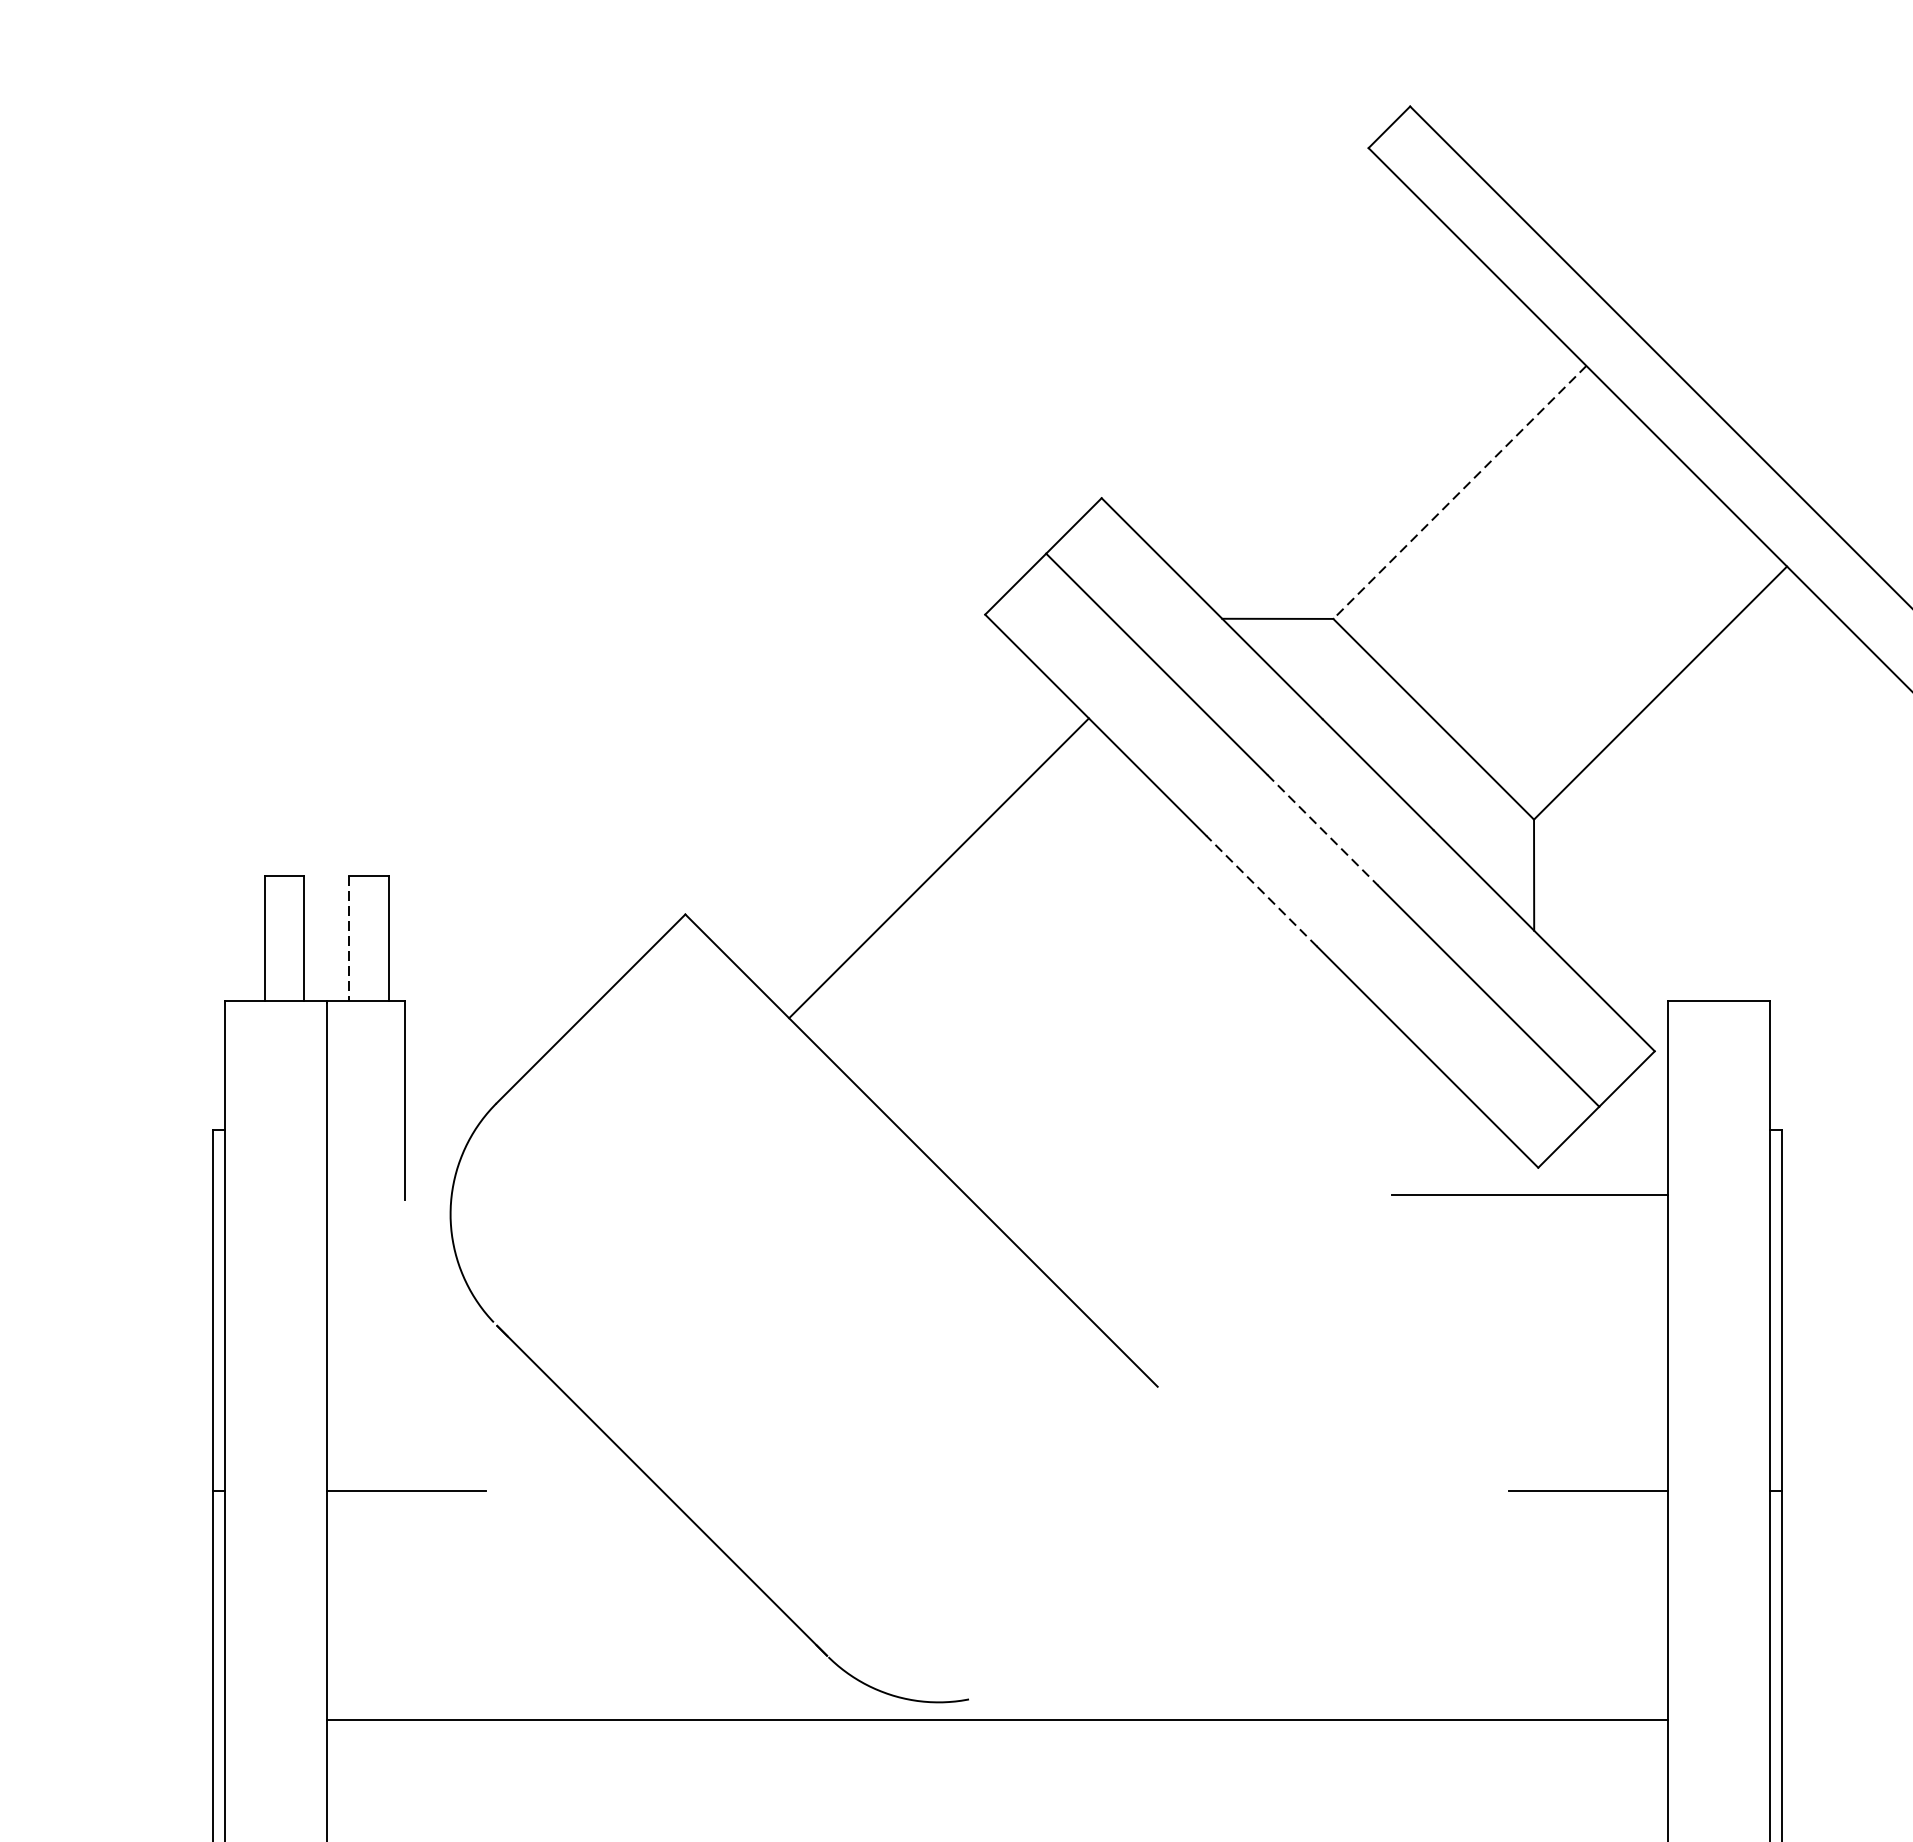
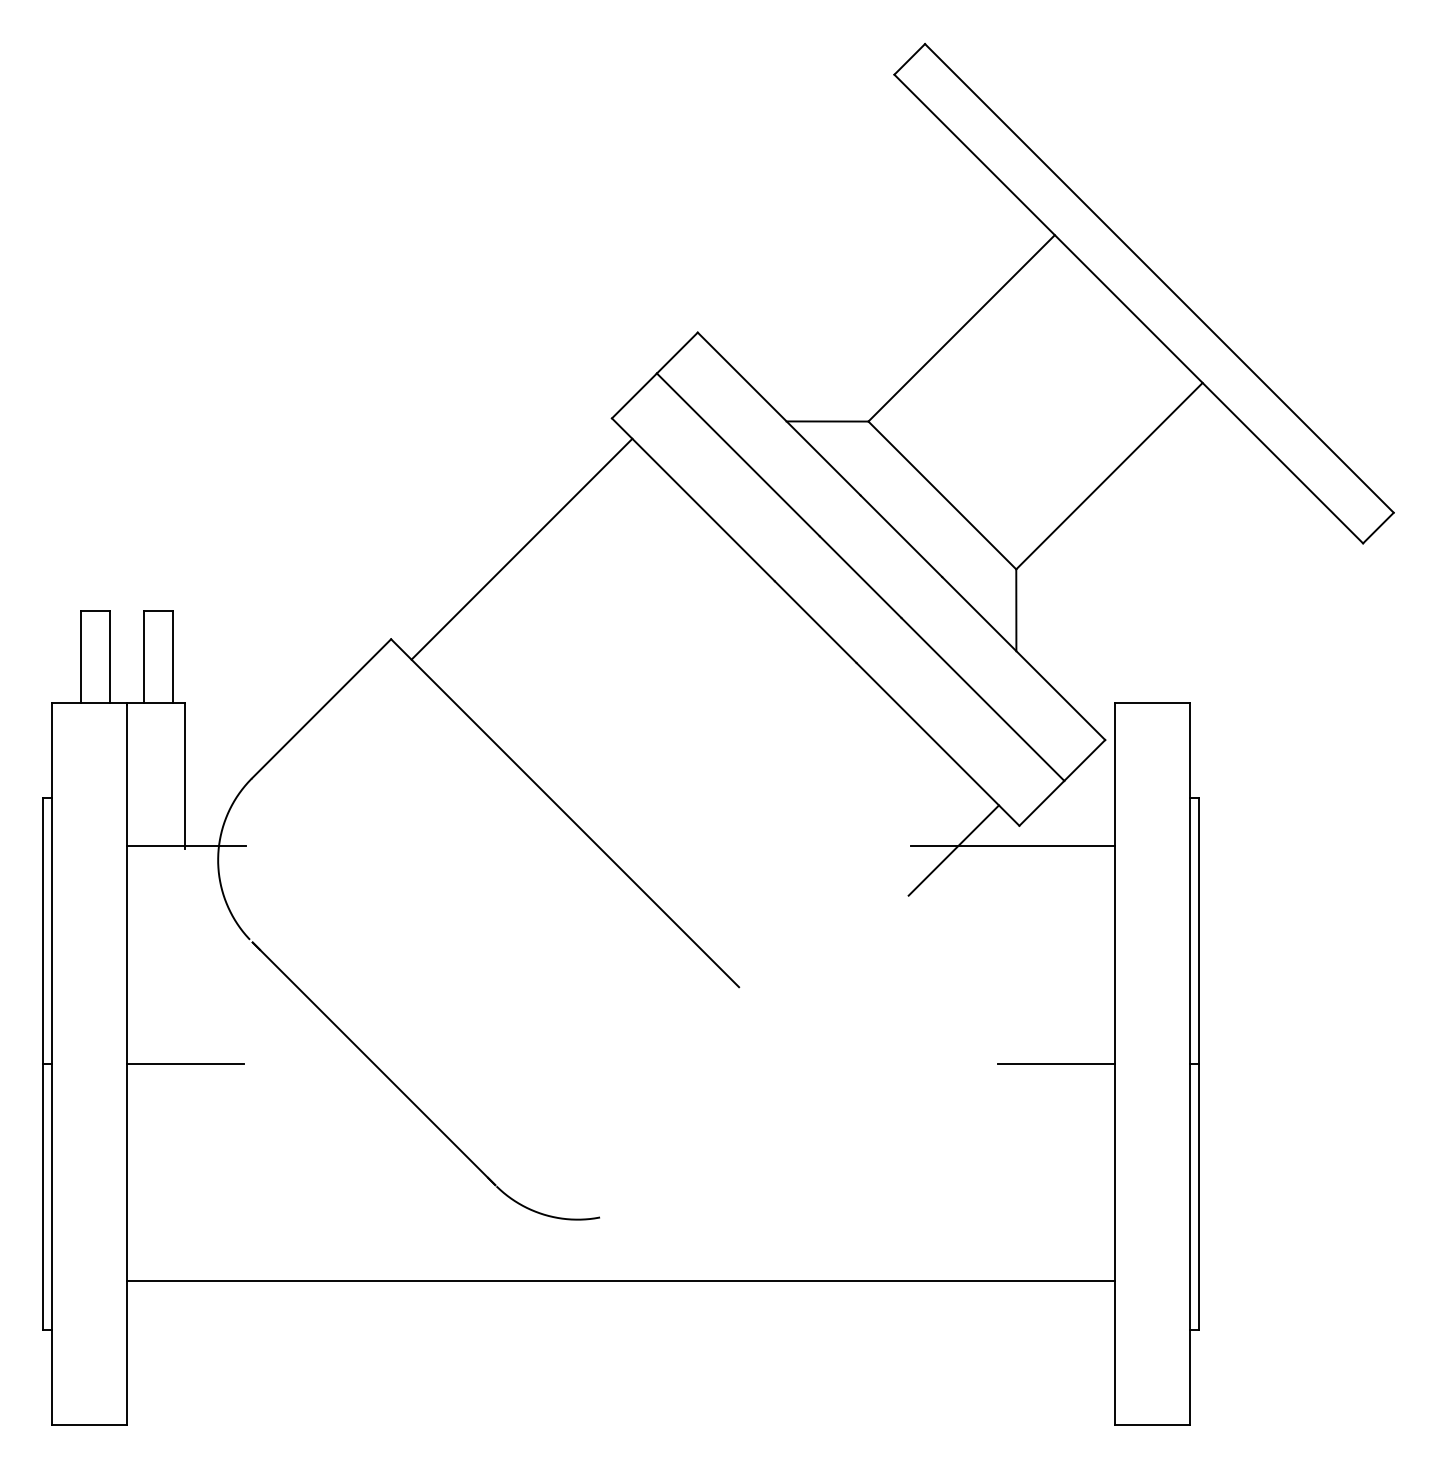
line: (1459, 492) -> (961, 328), dashed -> solid
line: (1322, 830) -> (860, 577), dashed -> solid
line: (938, 867) -> (521, 548), moved
line: (1261, 891) -> (815, 622), dashed -> solid
line: (349, 937) -> (143, 656), dashed -> solid
line: (407, 1195) -> (186, 846), added
line: (1448, 1201) -> (953, 850), added
line: (996, 1719) -> (620, 1281), moved

